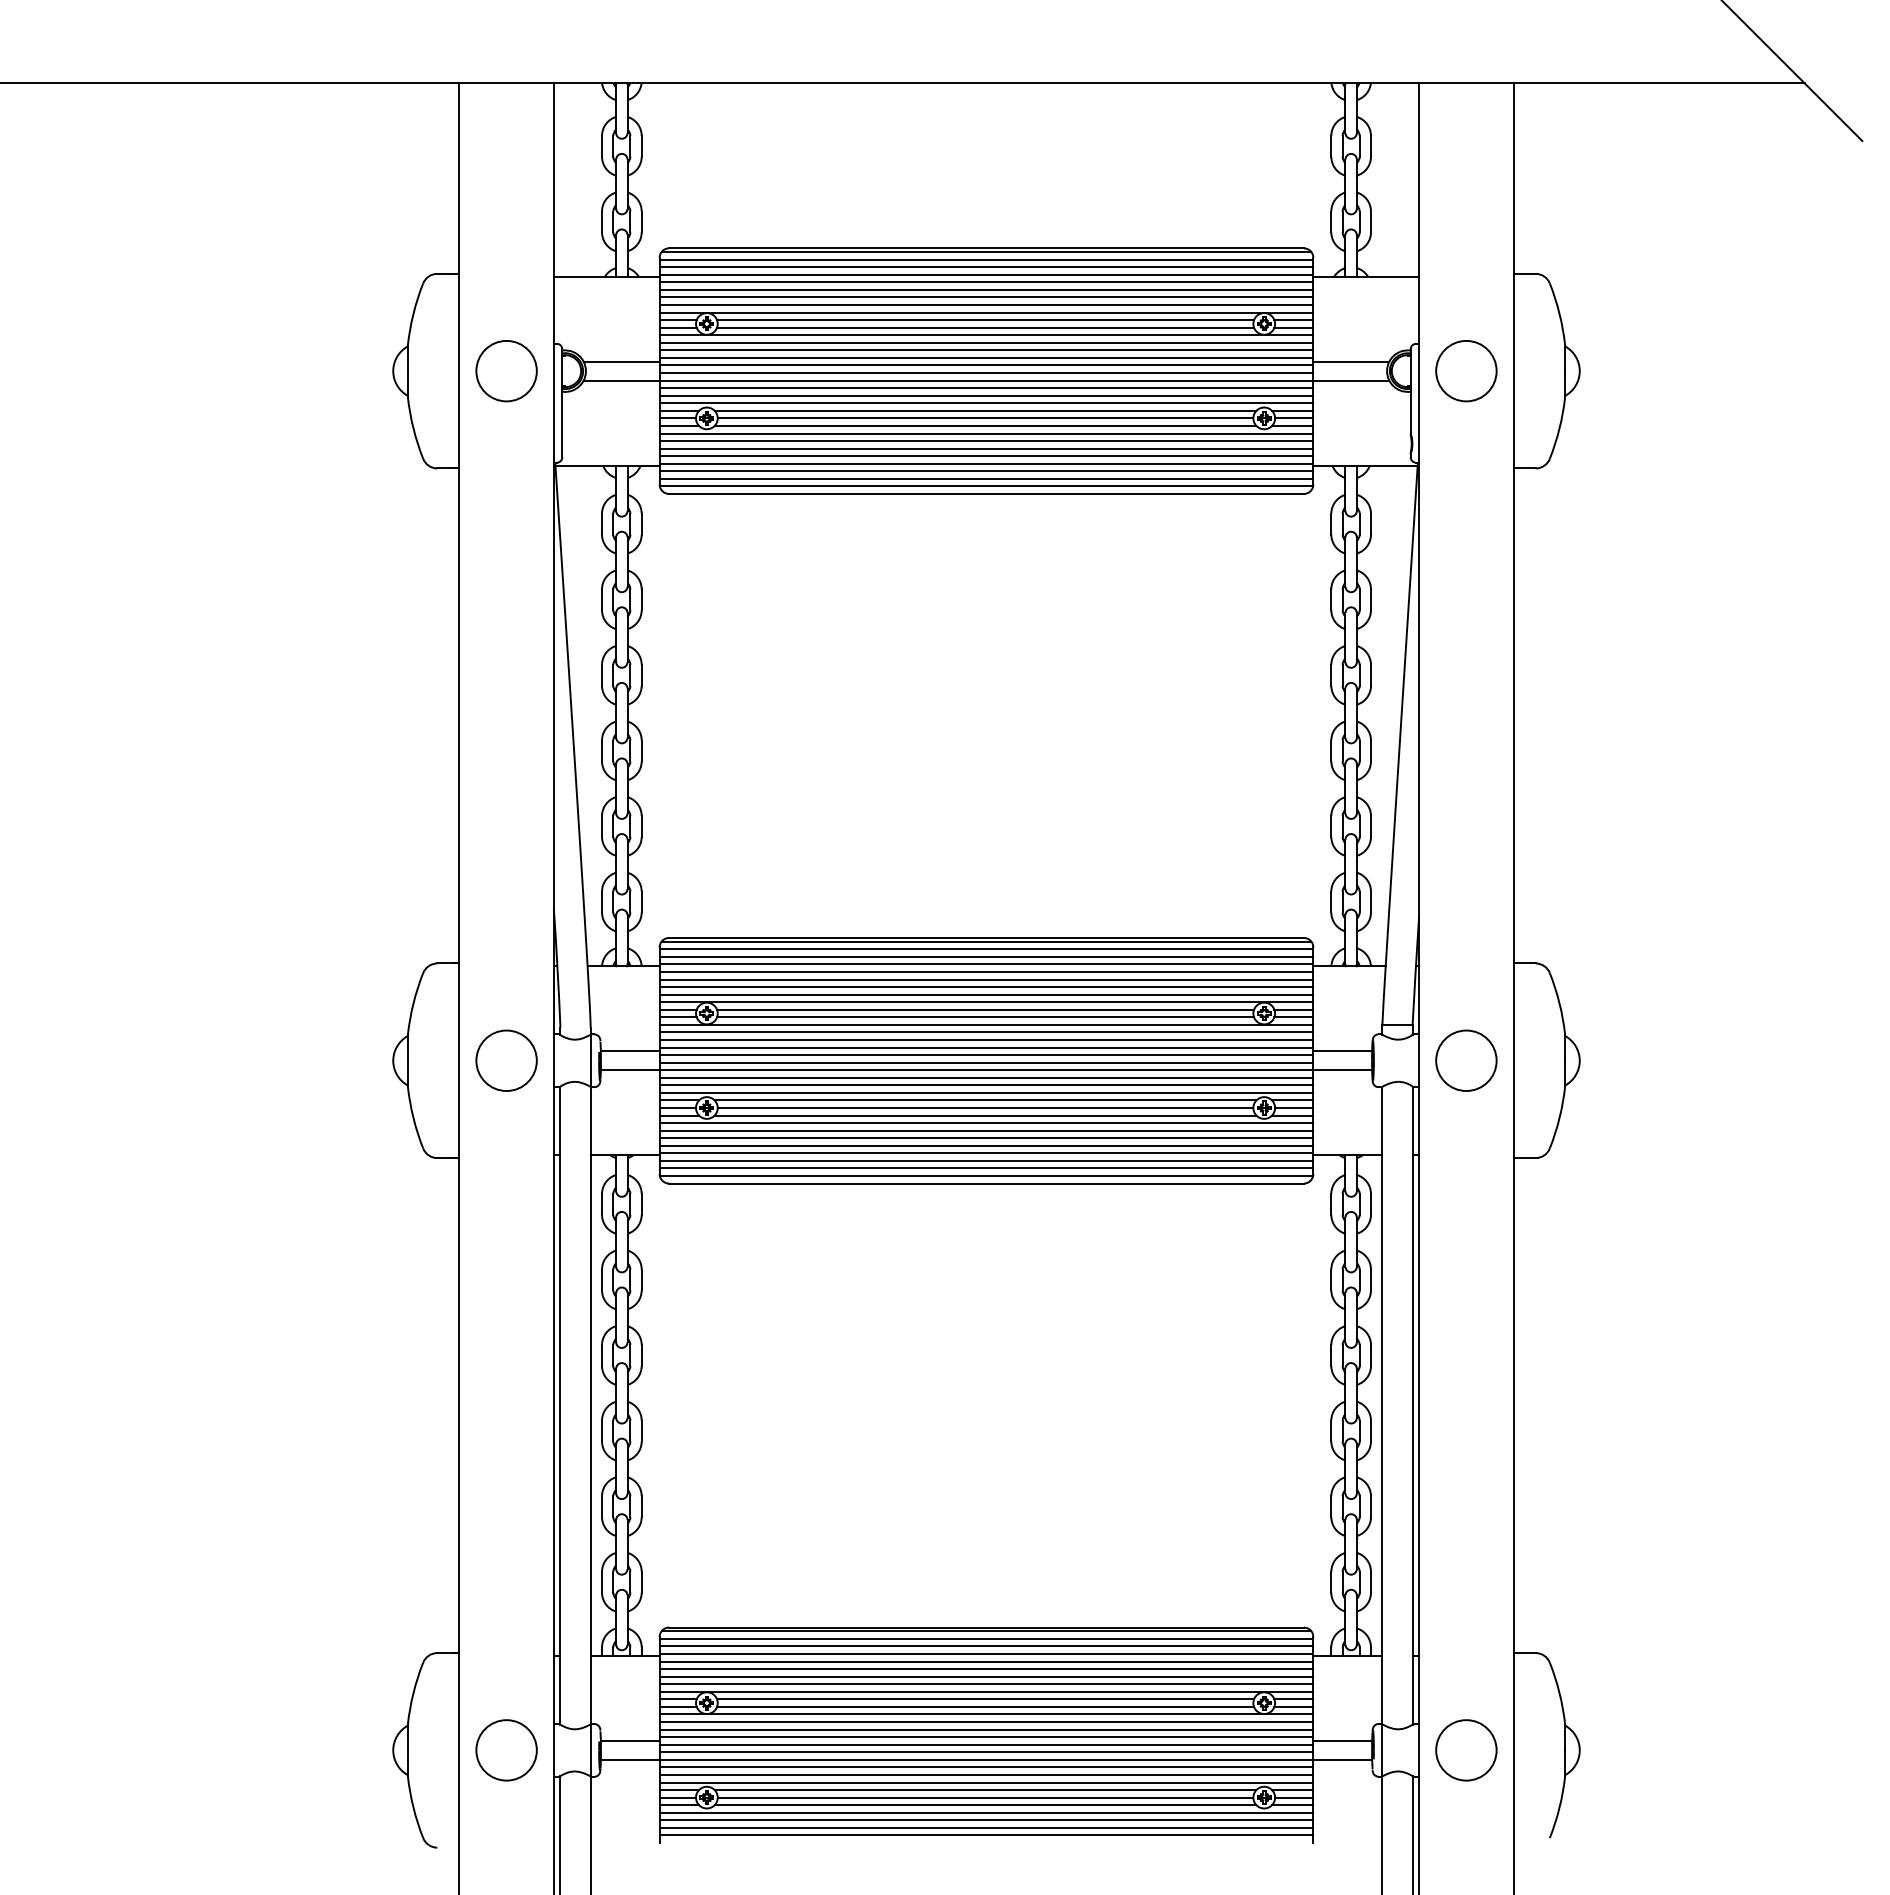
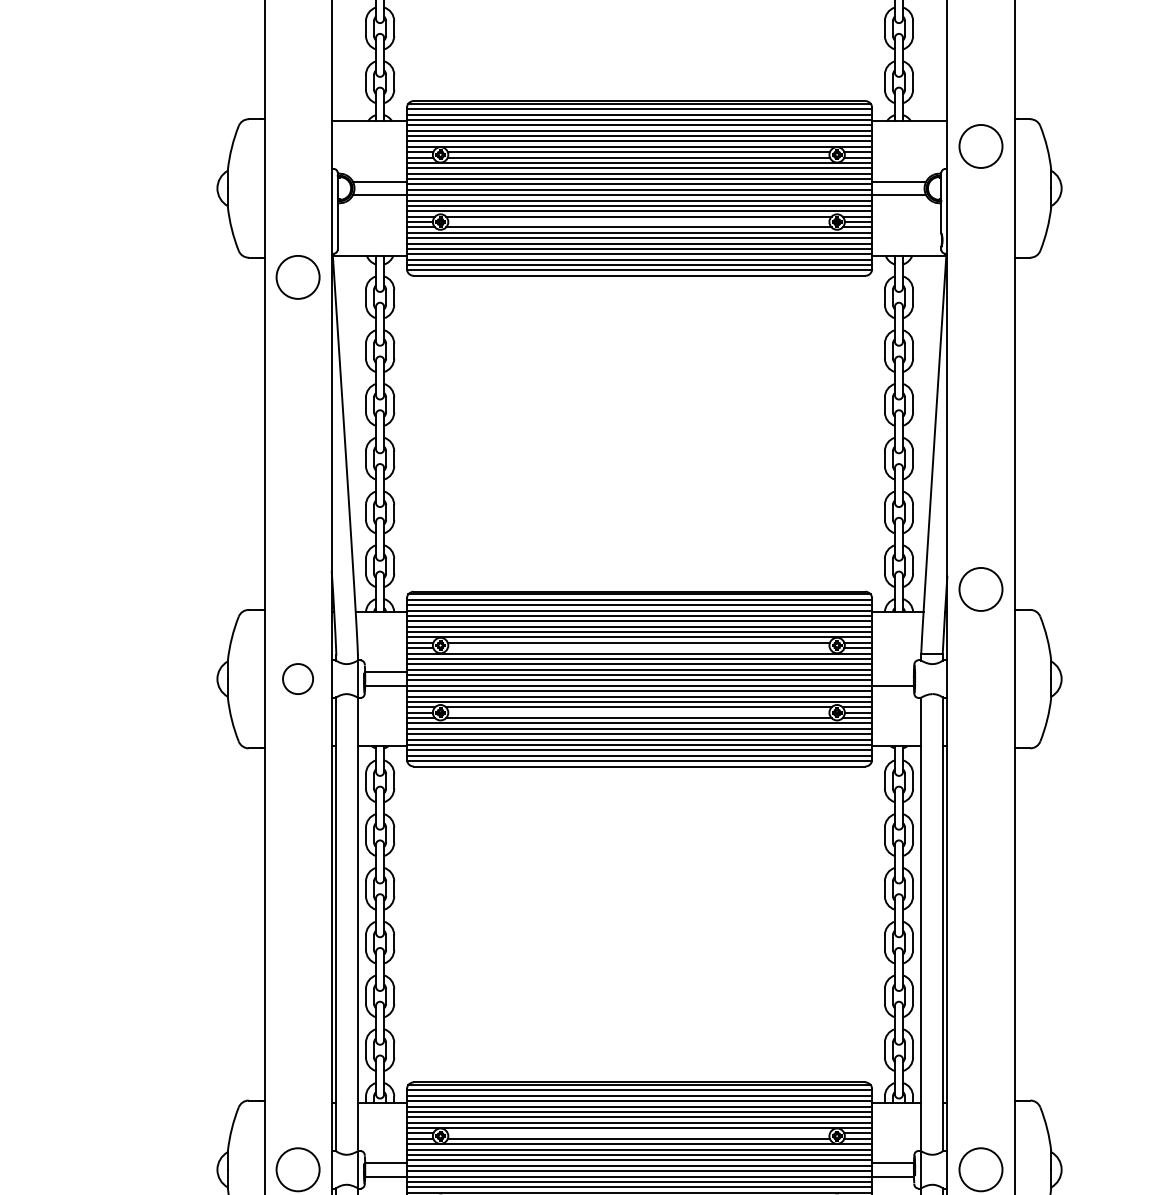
circle: (506, 371) -> (298, 277), moved
circle: (1466, 371) -> (981, 146), moved
line: (985, 418) -> (638, 222), removed
line: (985, 1017) -> (638, 648), removed
line: (1342, 1051) -> (892, 672), removed
circle: (506, 1060) -> (298, 678), size x0.7
circle: (1466, 1060) -> (981, 589), moved
line: (985, 1108) -> (638, 713), removed
line: (985, 1699) -> (638, 1133), removed

